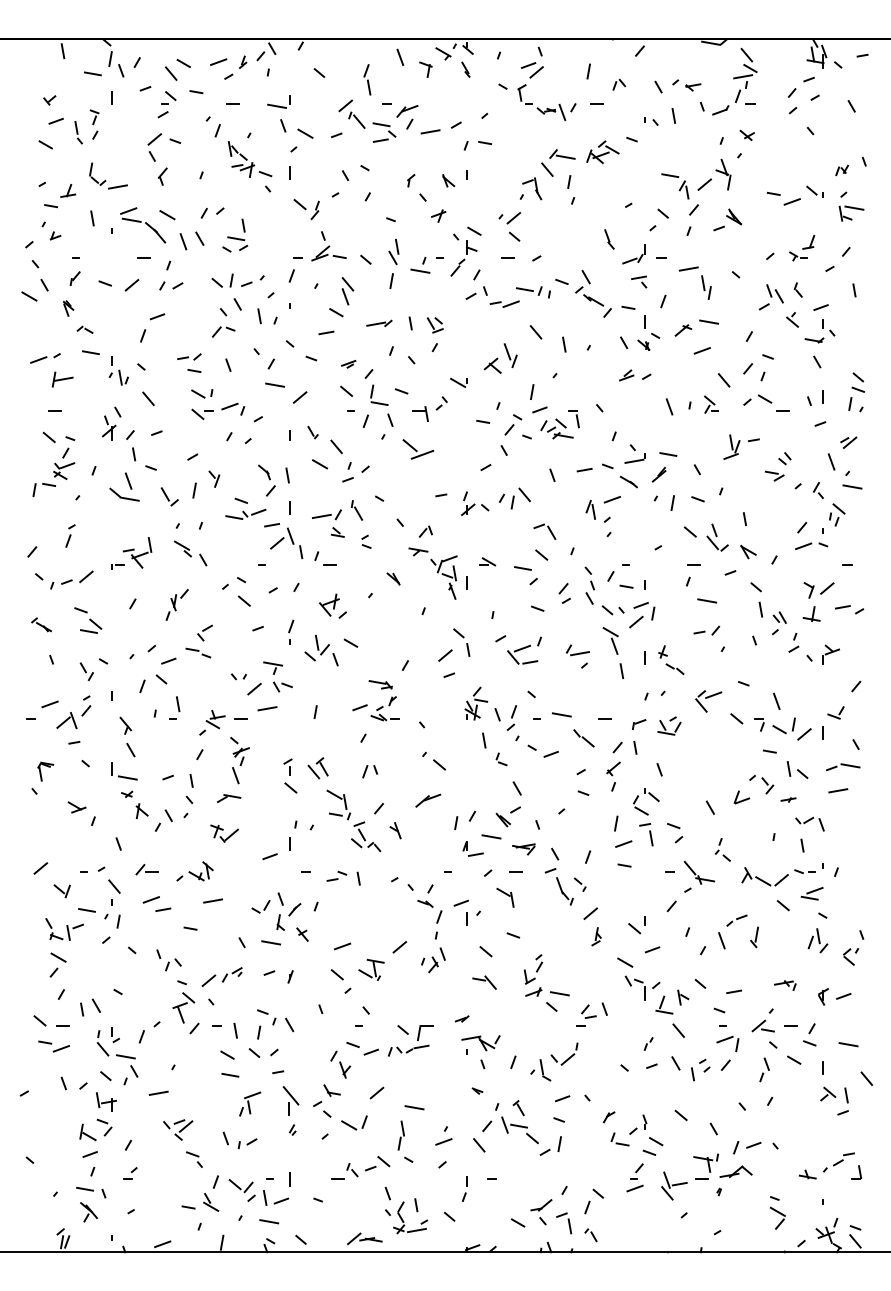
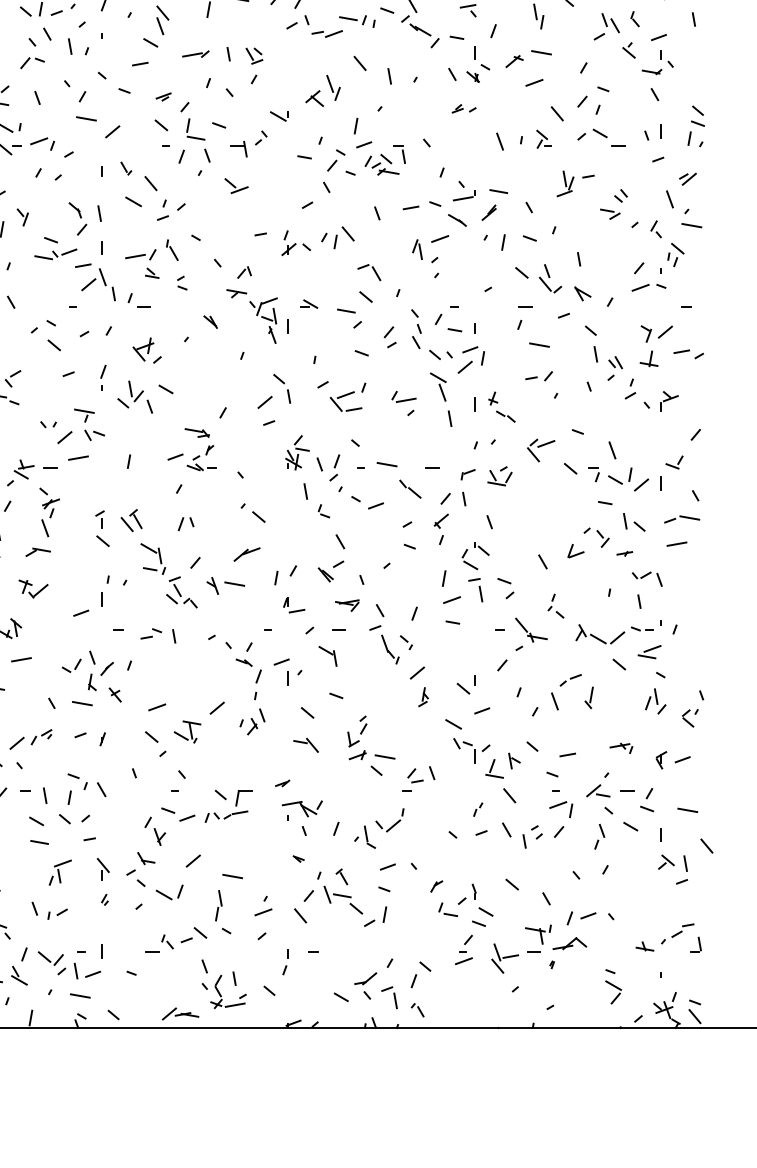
part: (635, 375) -> (464, 108), size x0.71
part: (417, 448) -> (235, 185), size x0.71
line: (491, 836) -> (234, 583), moved
part: (291, 1100) -> (103, 868), size x0.71

